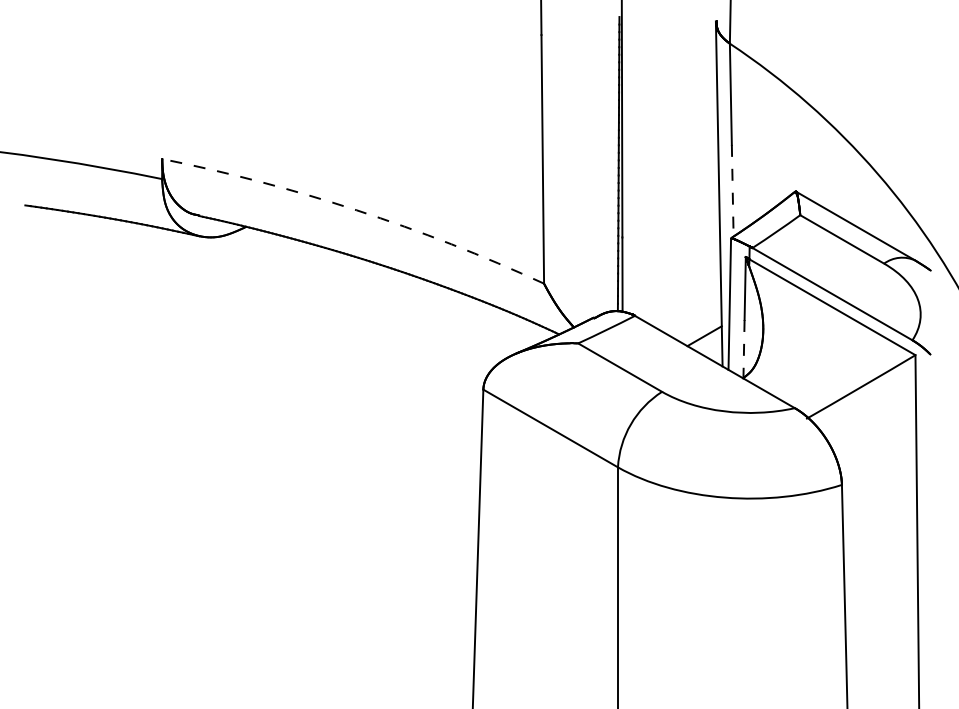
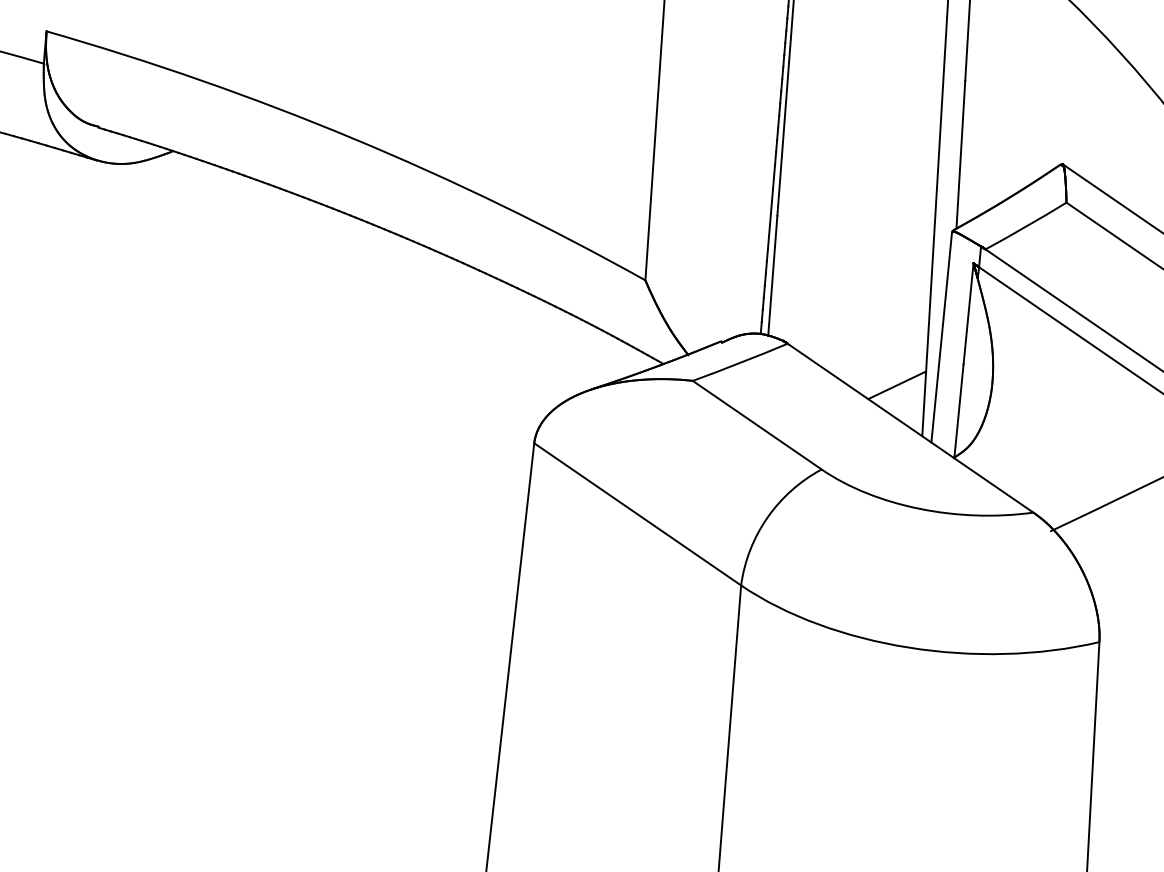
line: (732, 190) -> (960, 154), dashed -> solid
arc: (356, 210) -> (352, 138), dashed -> solid
line: (744, 348) -> (959, 410), dashed -> solid

